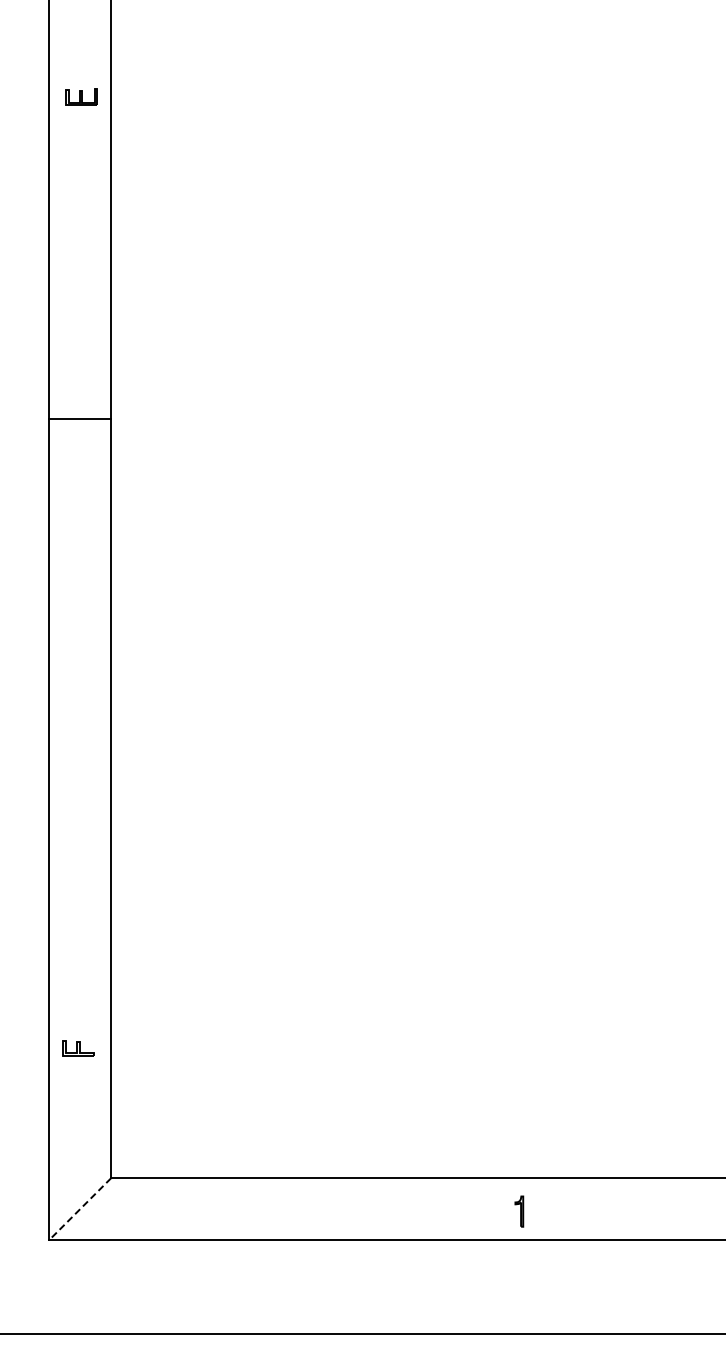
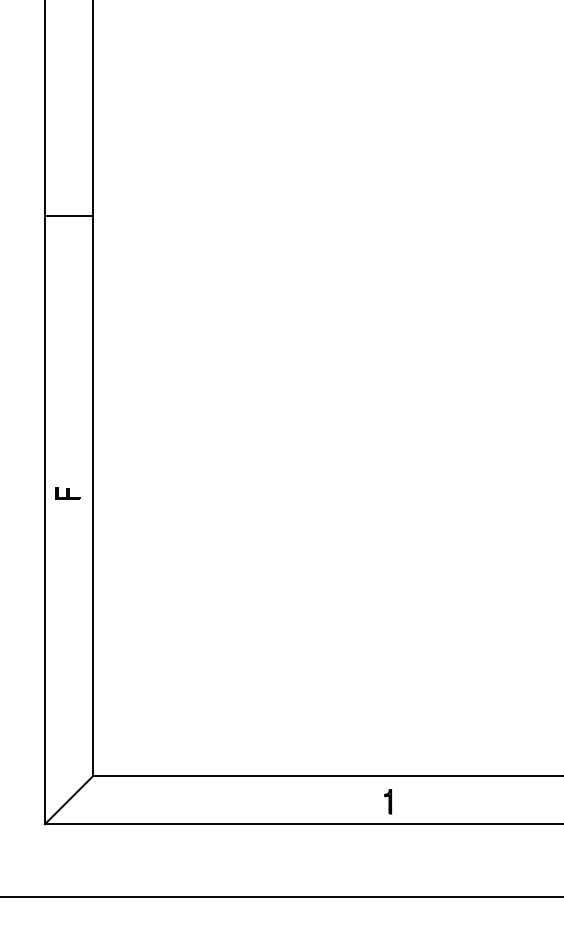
line: (79, 418) -> (68, 215), moved
part: (78, 1048) -> (67, 493), moved
line: (79, 1209) -> (68, 800), dashed -> solid
part: (519, 1211) -> (388, 801), moved

